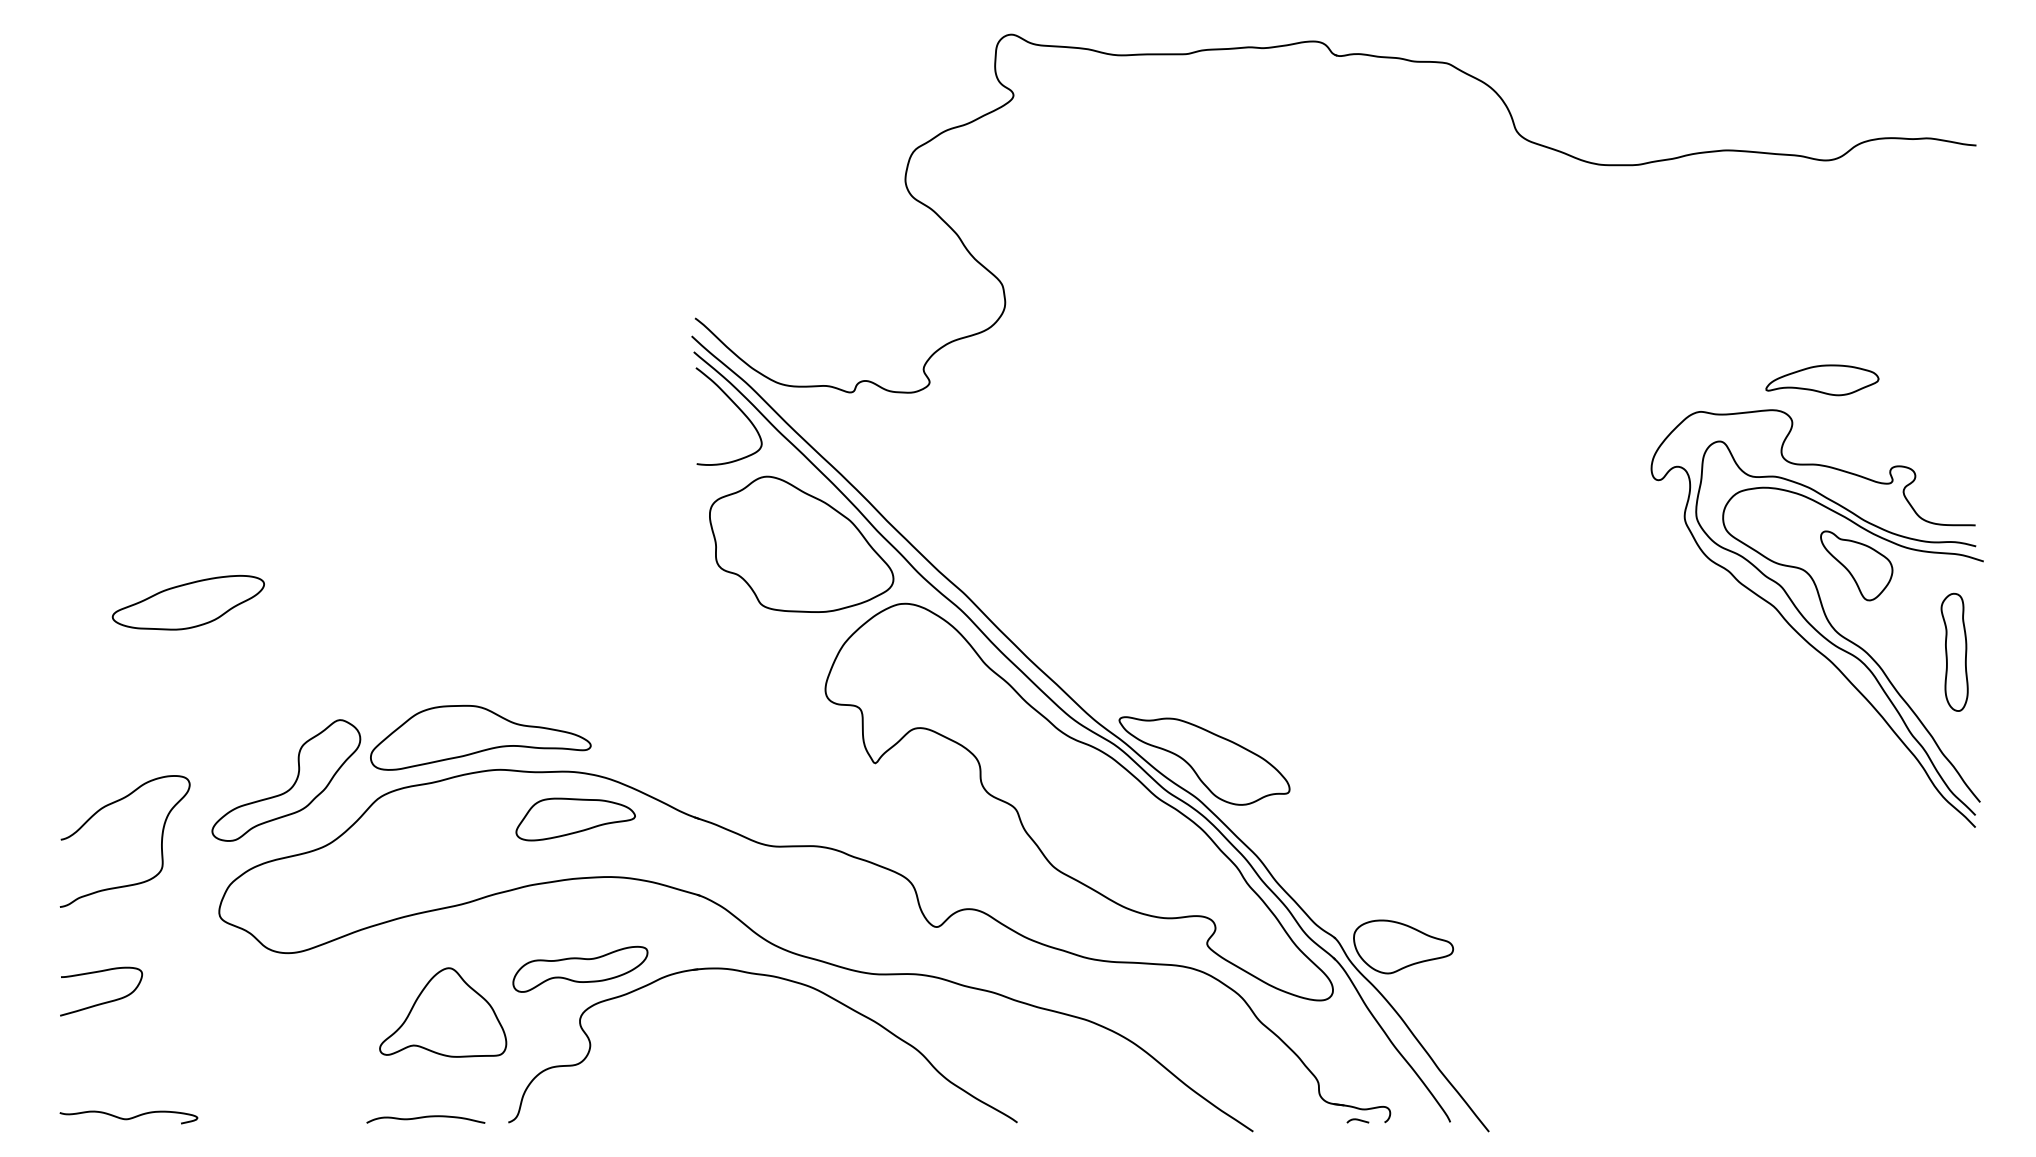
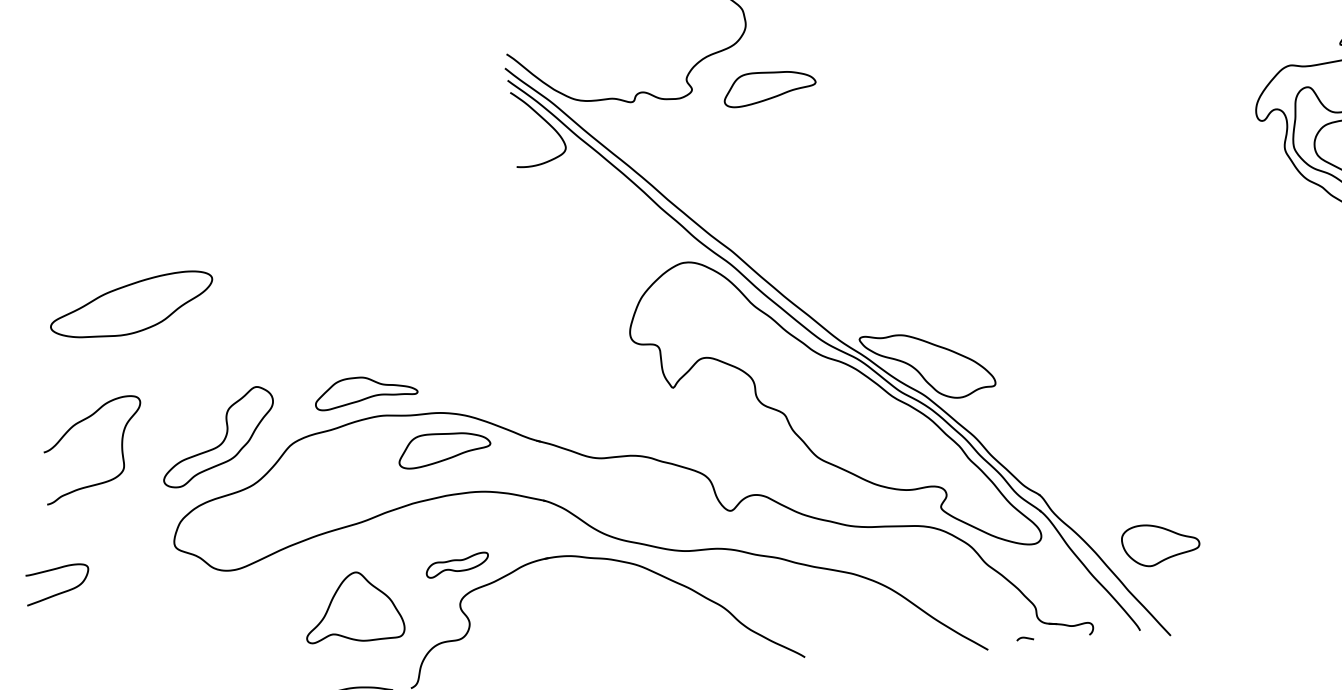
part: (1029, 388) -> (769, 88), added
part: (801, 543) -> (602, 222), removed
part: (187, 602) -> (130, 305), size x1.4
part: (480, 737) -> (365, 391), size x0.6
curve: (161, 841) -> (121, 447), moved
part: (1403, 946) -> (1160, 544), moved
part: (580, 968) -> (457, 564), size x0.6
curve: (102, 1002) -> (59, 592), moved
curve: (1357, 1120) -> (1024, 638), moved

